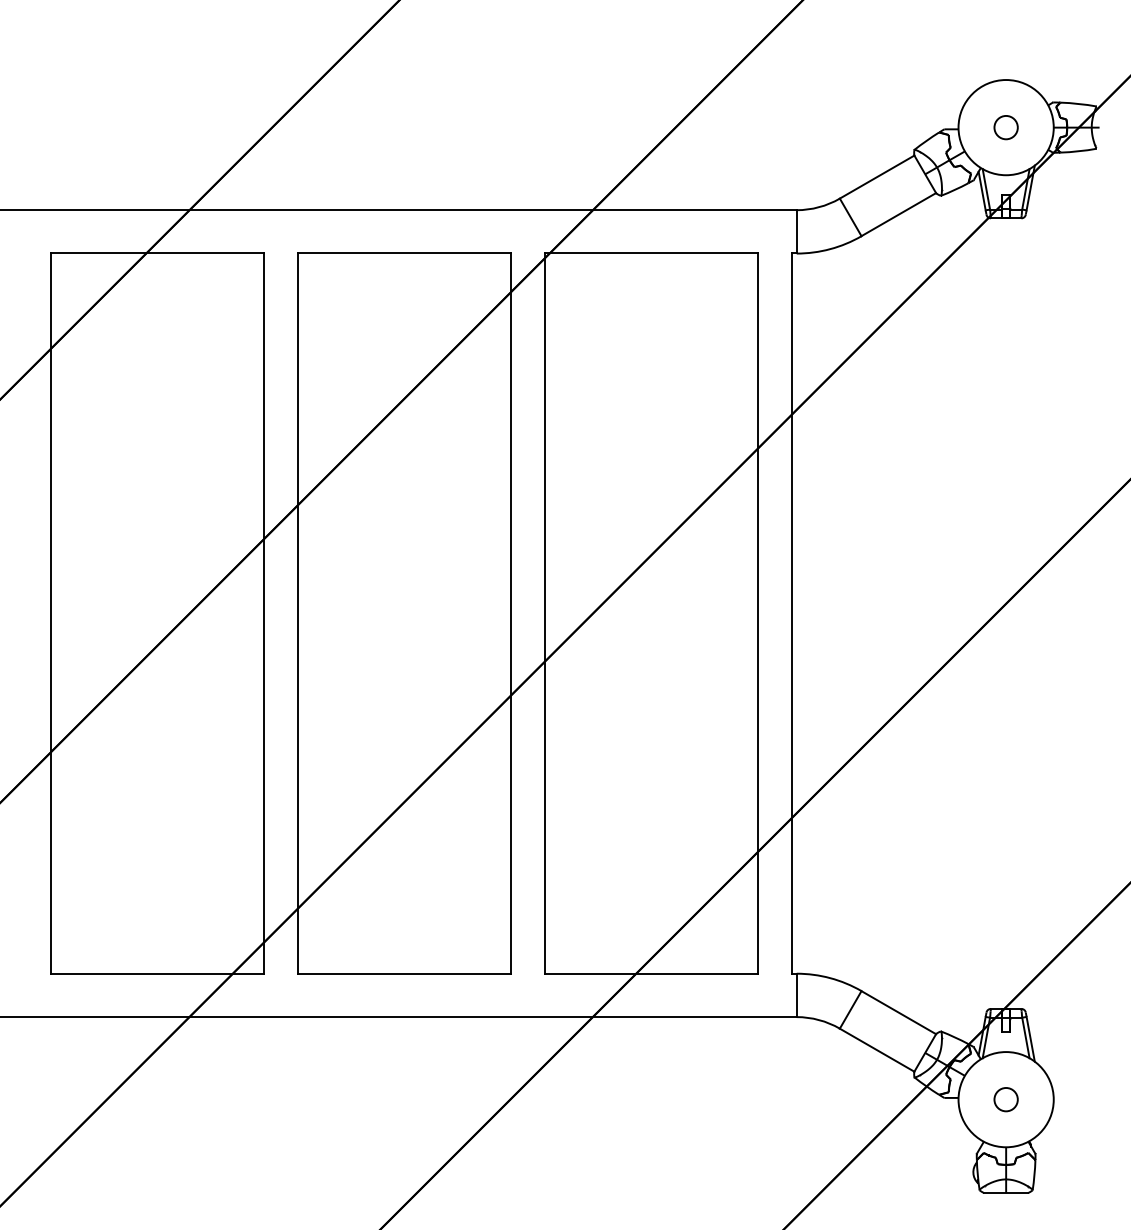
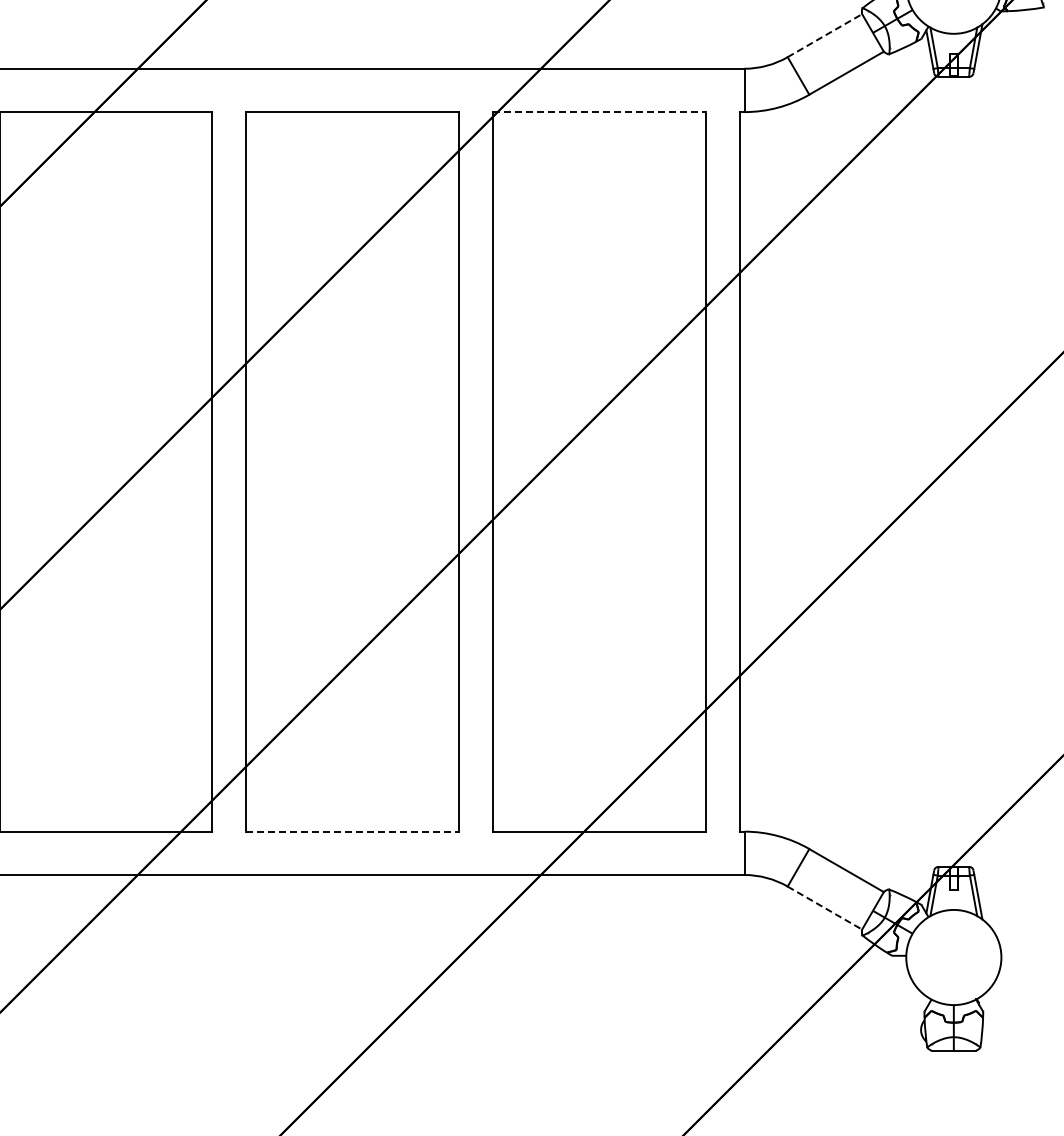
line: (877, 176) -> (825, 35), solid -> dashed
line: (652, 253) -> (600, 112), solid -> dashed
line: (405, 973) -> (353, 831), solid -> dashed
line: (877, 1050) -> (825, 908), solid -> dashed
circle: (1005, 1099) -> (953, 957), removed

